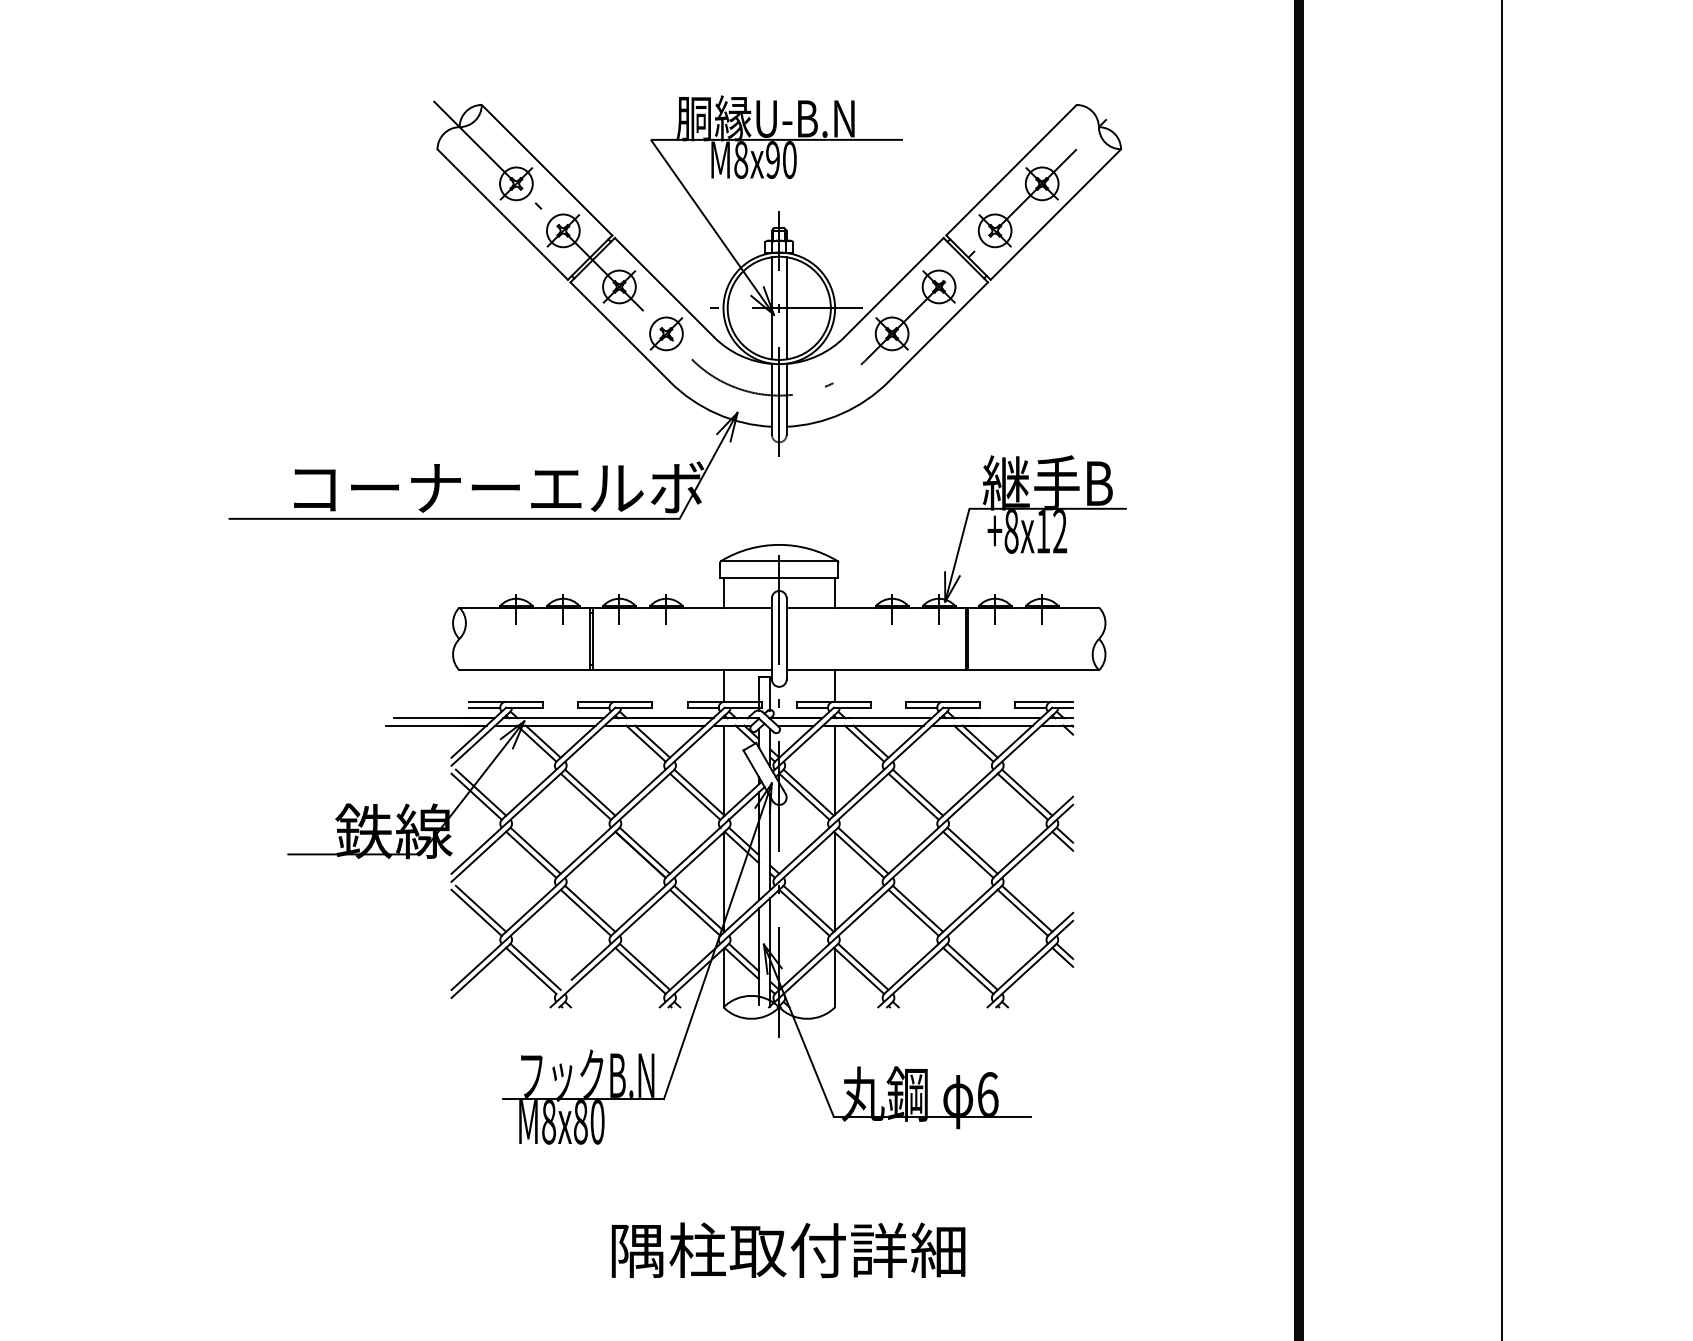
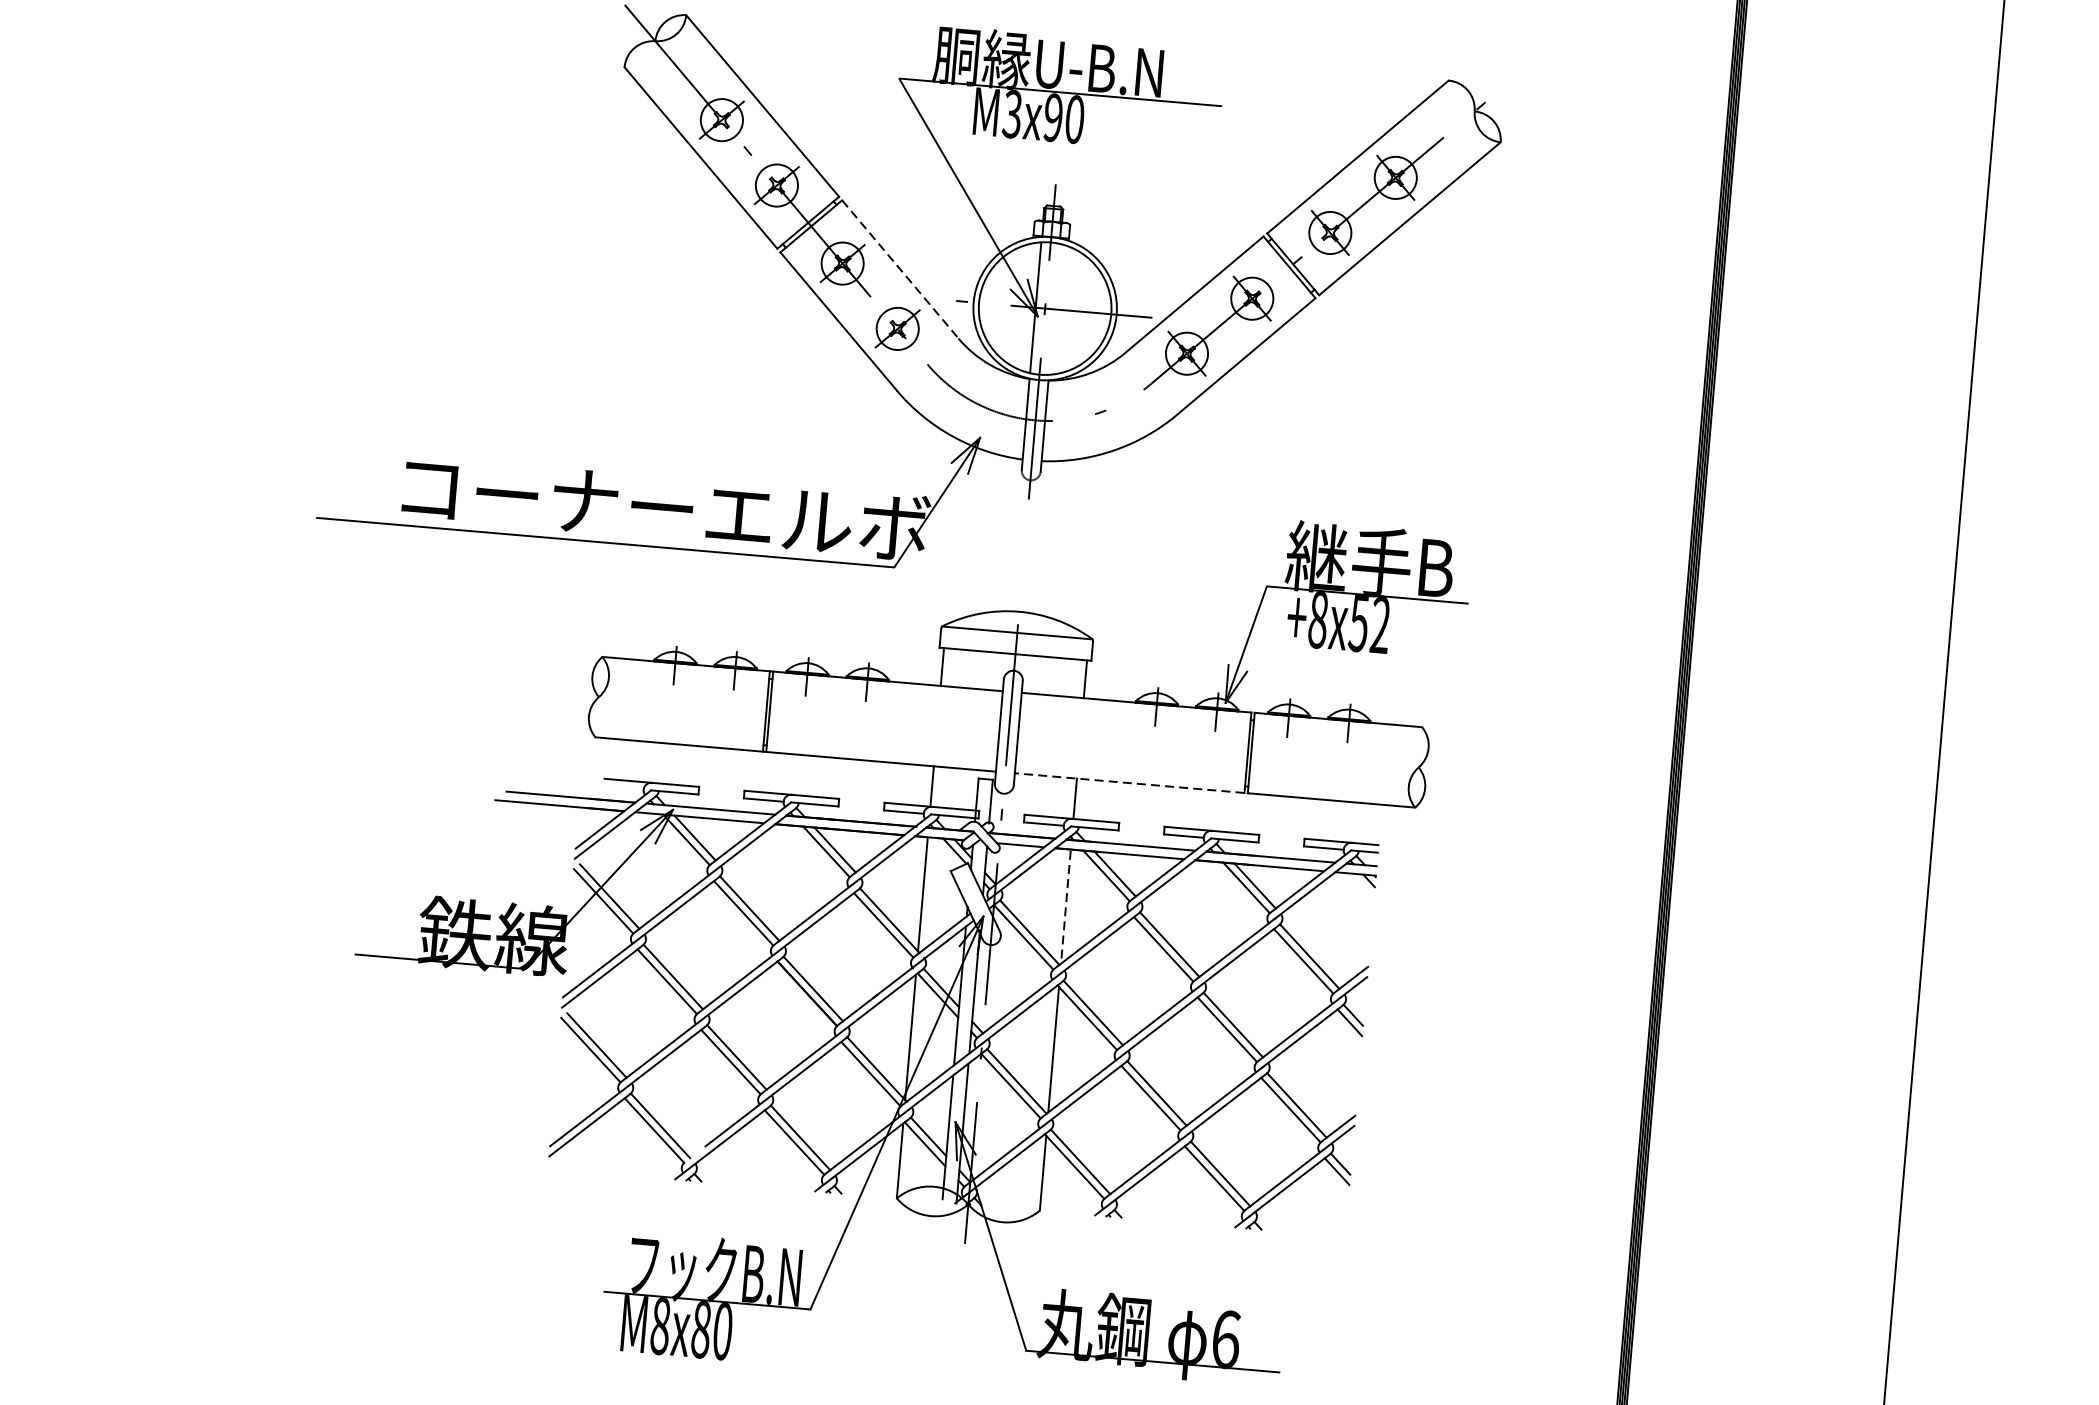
text: (741, 159) -> (1013, 113), M8x90 -> M3x90
line: (664, 287) -> (900, 269), solid -> dashed
line: (786, 308) -> (1054, 309), removed
text: (1043, 531) -> (1359, 623), +8x12 -> +8x52
line: (876, 670) -> (1129, 783), solid -> dashed
line: (484, 707) -> (623, 787), removed
line: (835, 771) -> (1066, 908), solid -> dashed

